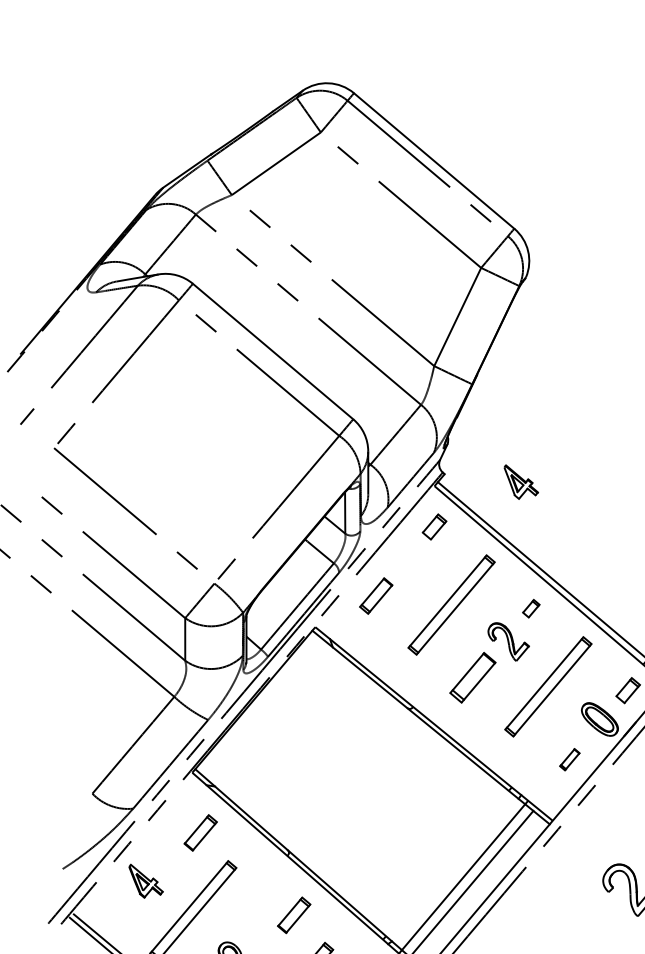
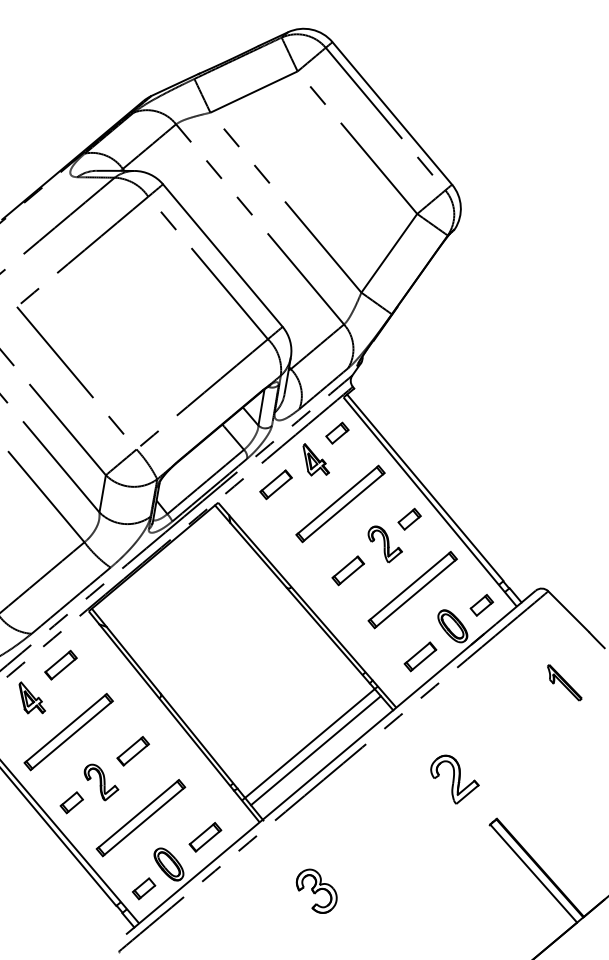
part: (520, 480) -> (315, 459), moved
part: (531, 607) -> (409, 518), size x1.43
part: (473, 677) -> (348, 570), size x0.71
part: (569, 759) -> (420, 656), size x1.67
part: (200, 832) -> (60, 664), moved
part: (293, 915) -> (132, 751), moved

